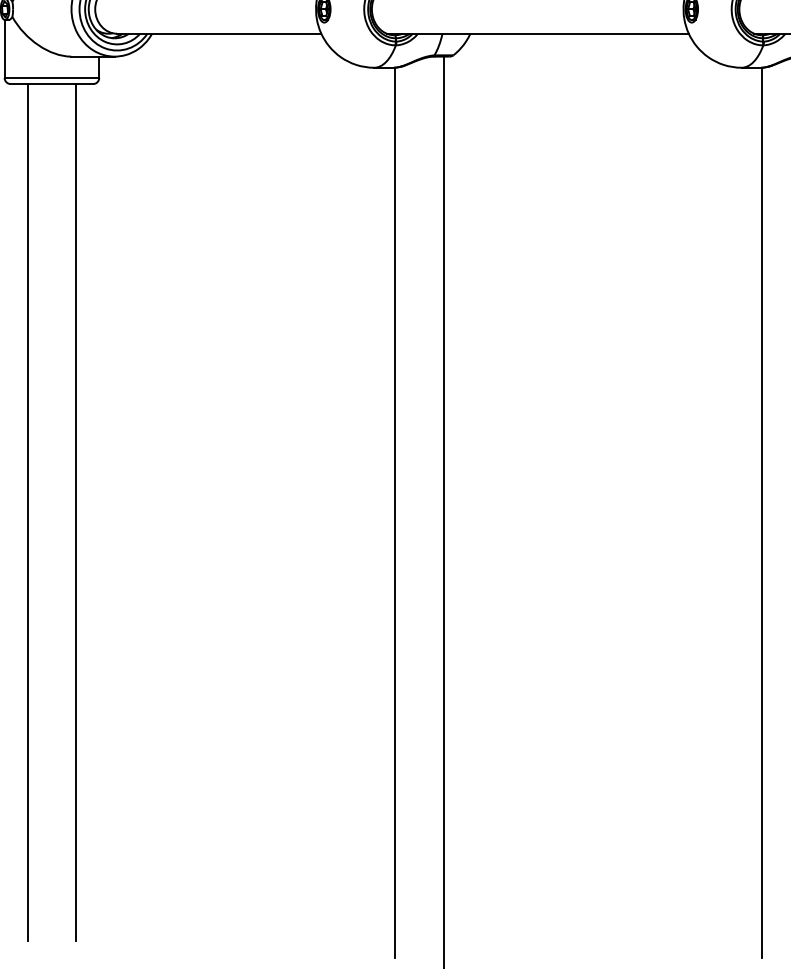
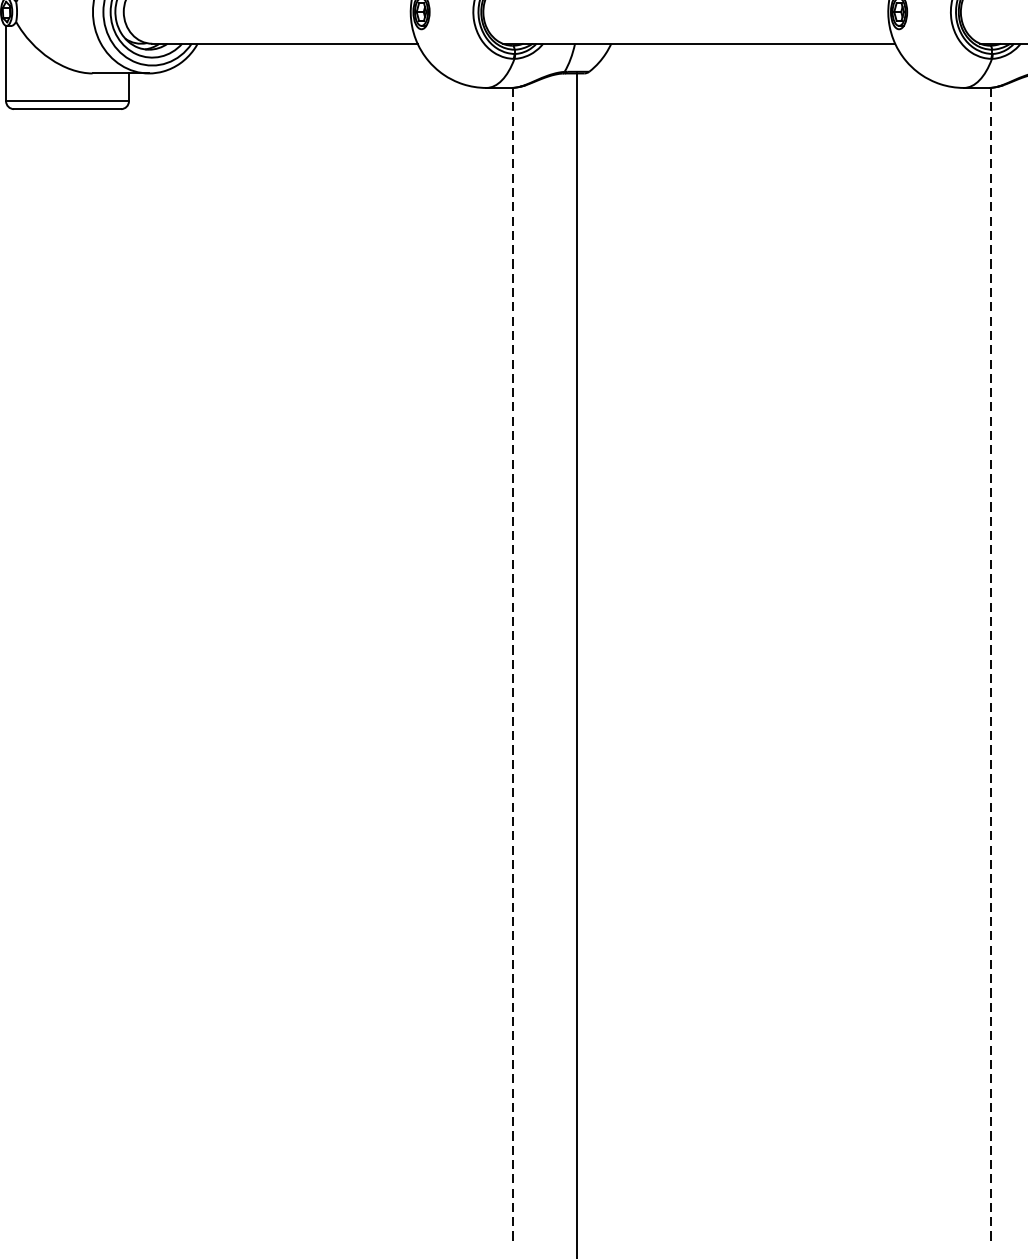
line: (27, 512) -> (35, 665), removed
line: (76, 512) -> (99, 665), removed
line: (394, 513) -> (512, 667), solid -> dashed
line: (762, 513) -> (990, 667), solid -> dashed

